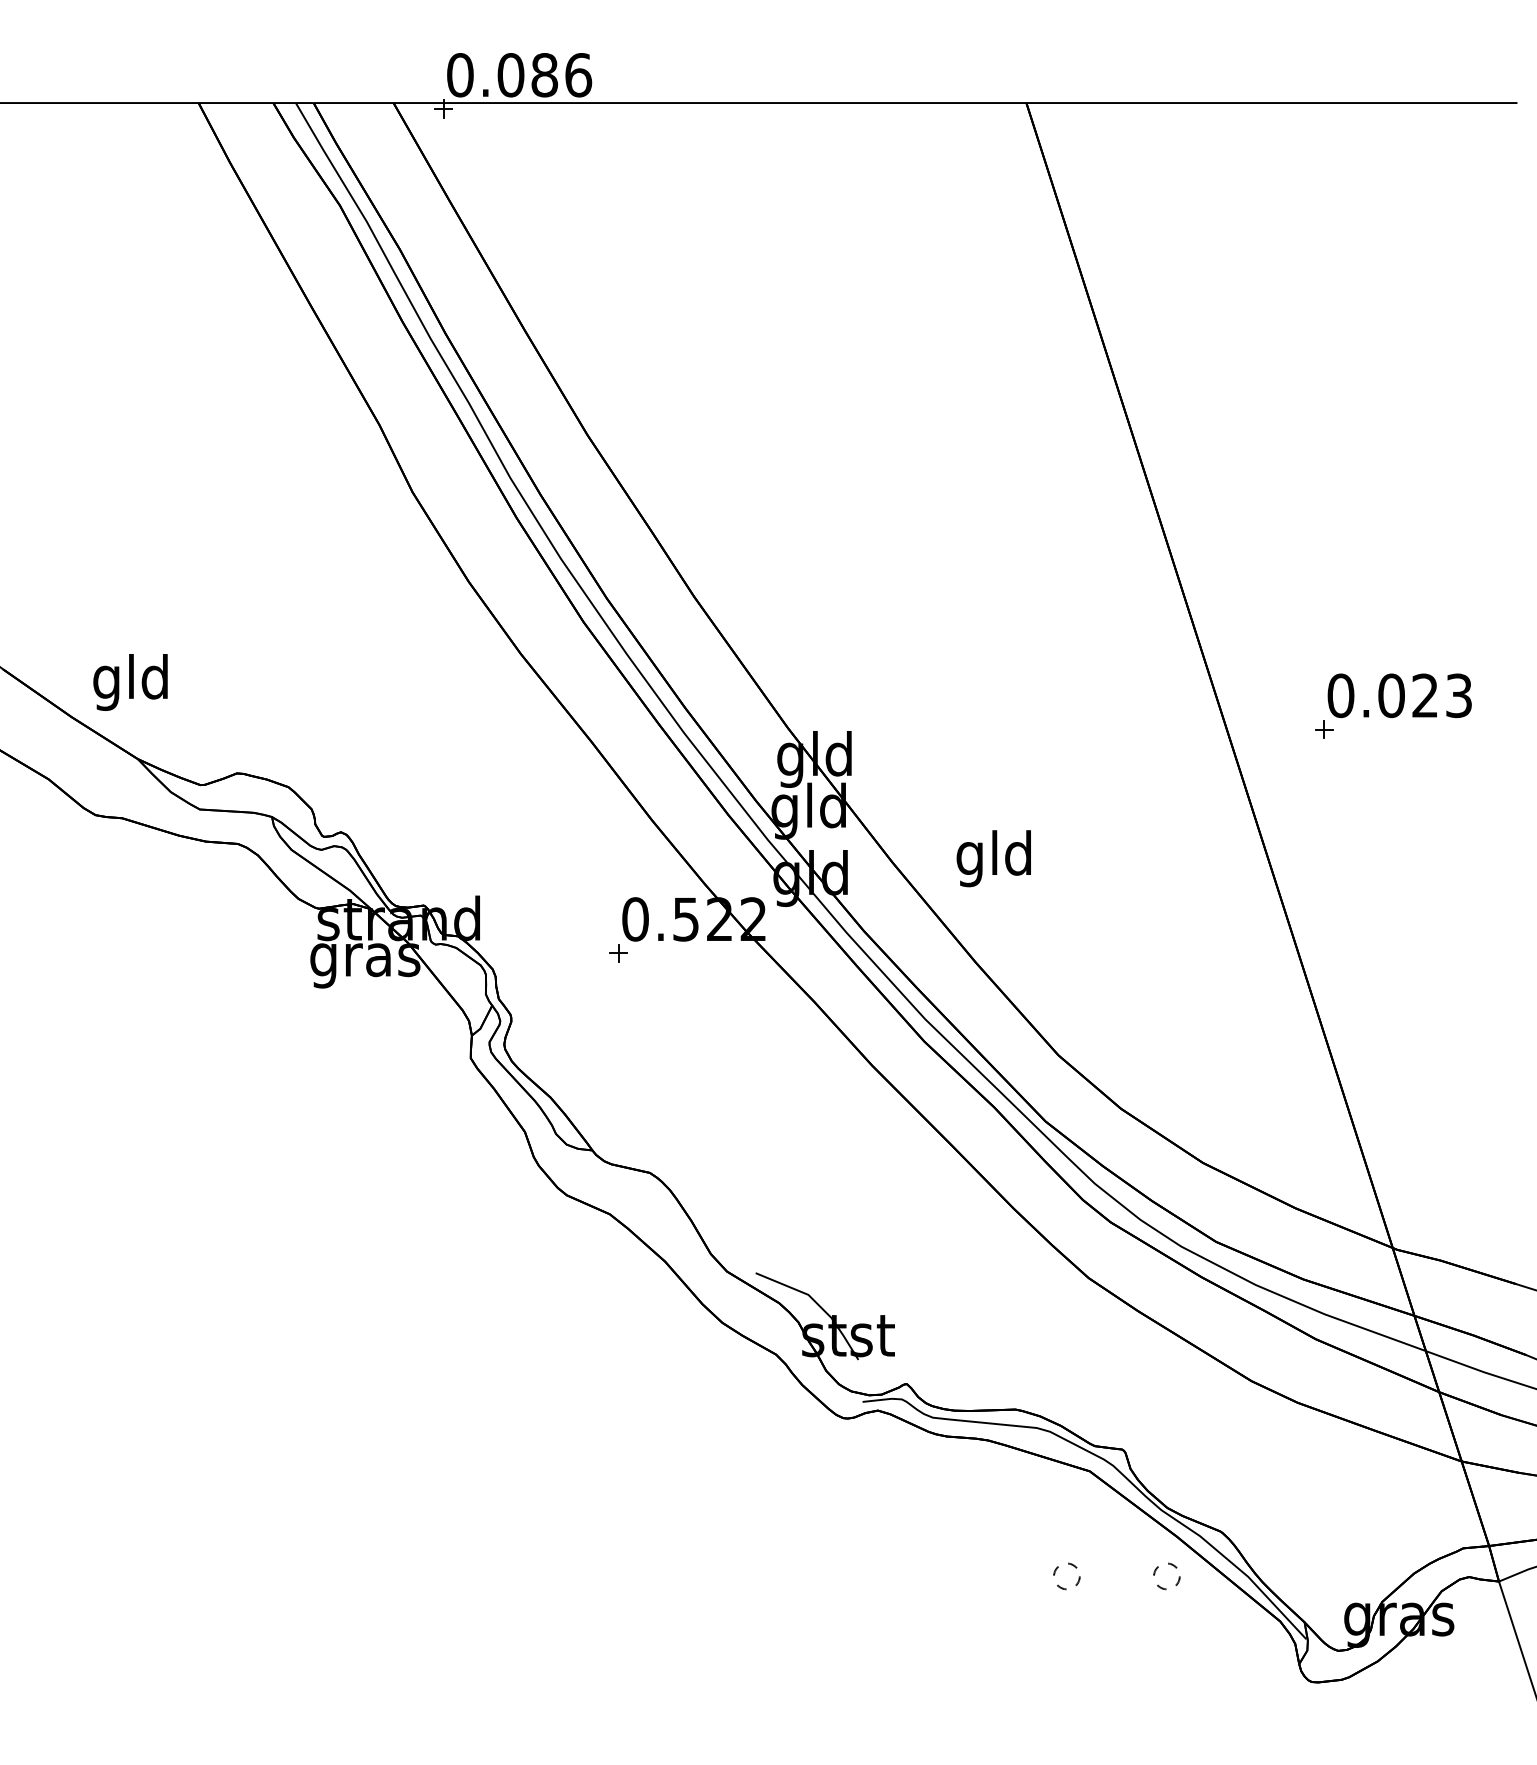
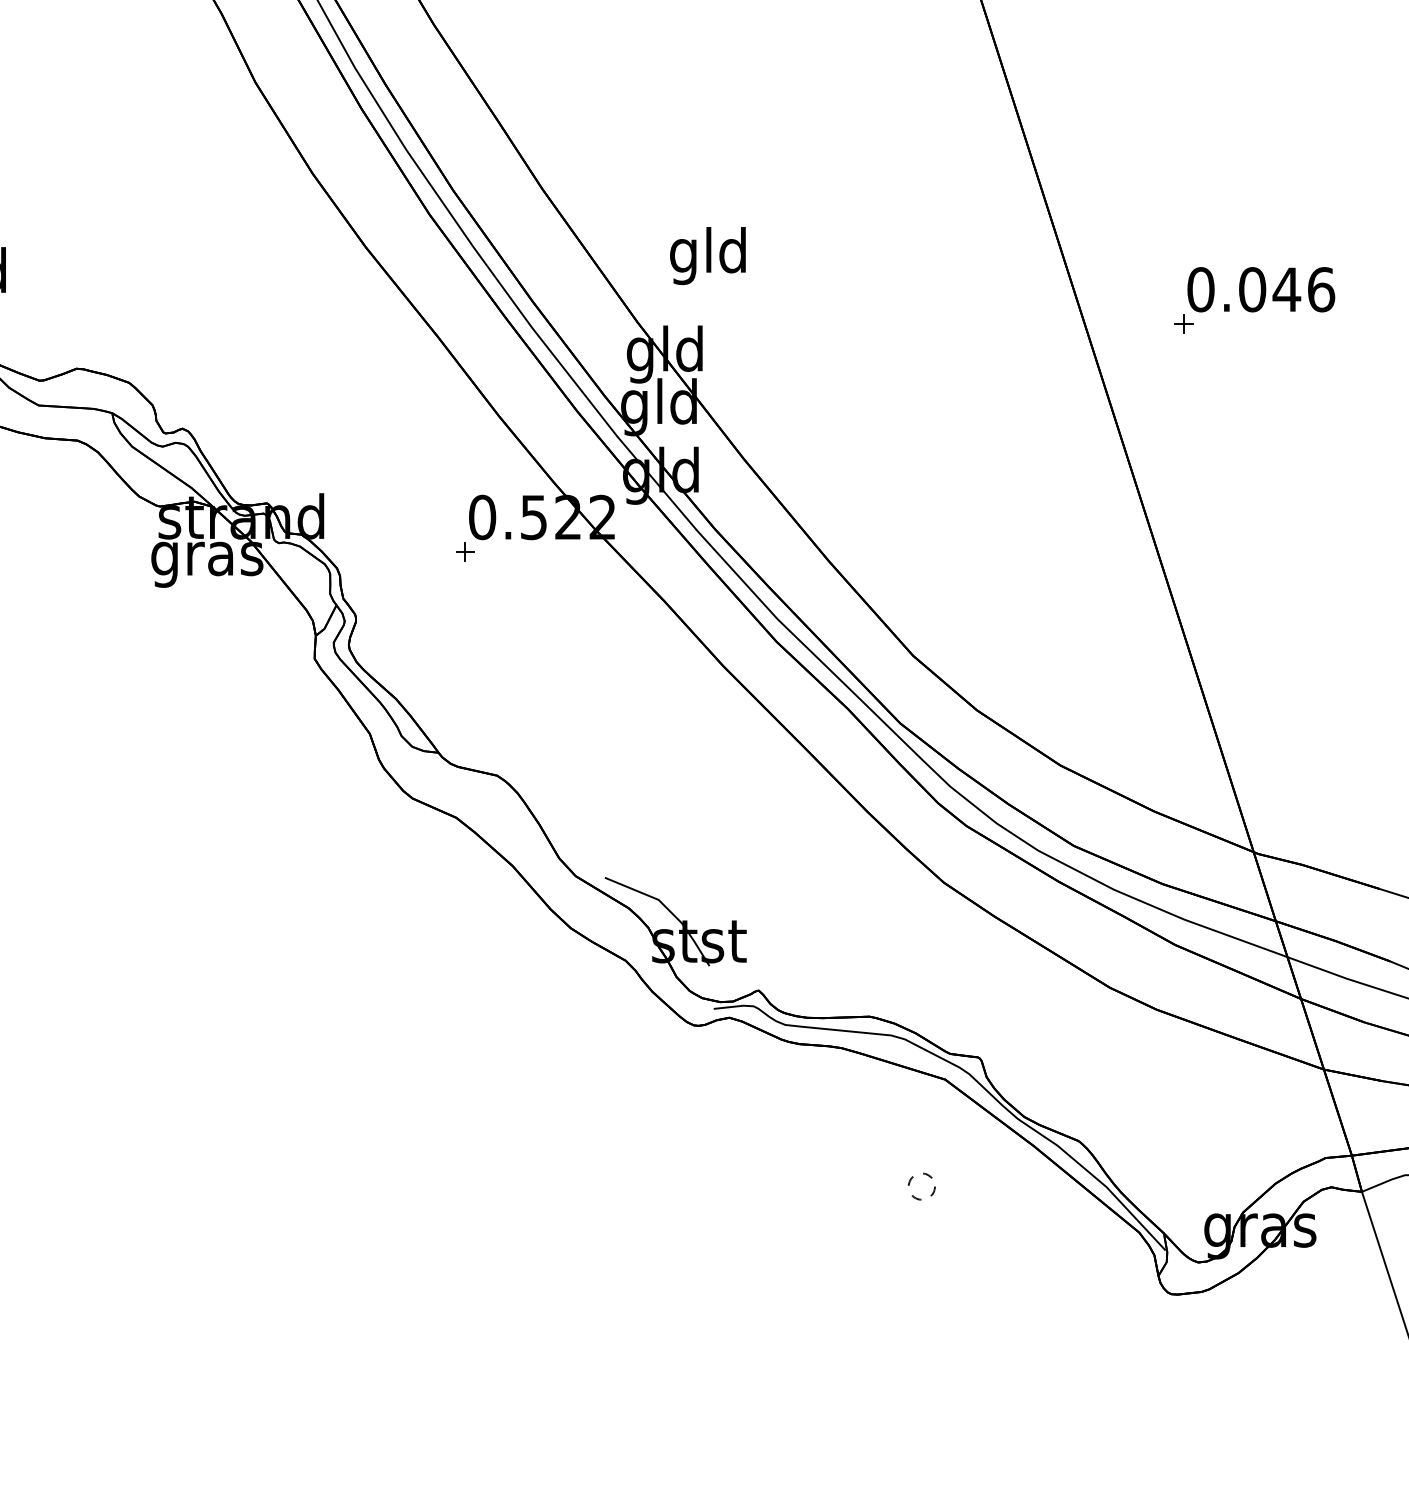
text: (1441, 695) -> (1303, 289), 0.023 -> 0.046
text: (993, 858) -> (707, 255), moved
part: (1155, 1574) -> (1012, 1184), removed

